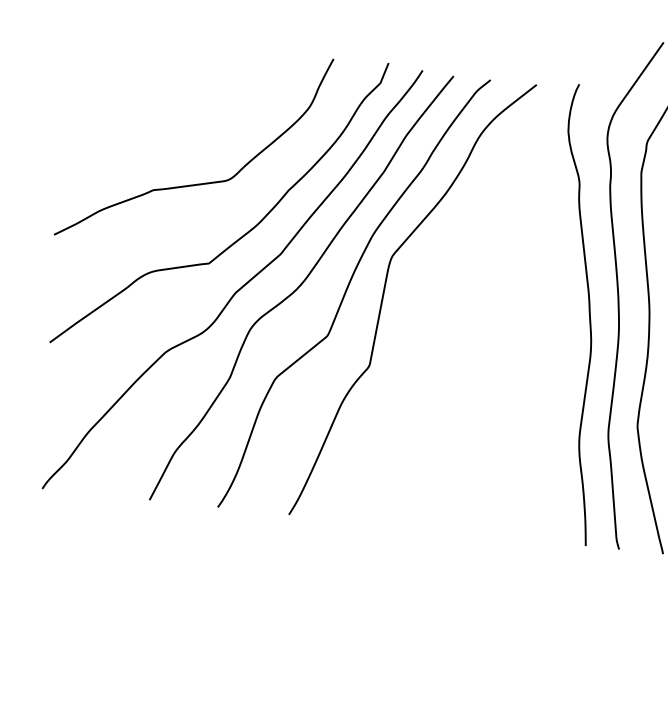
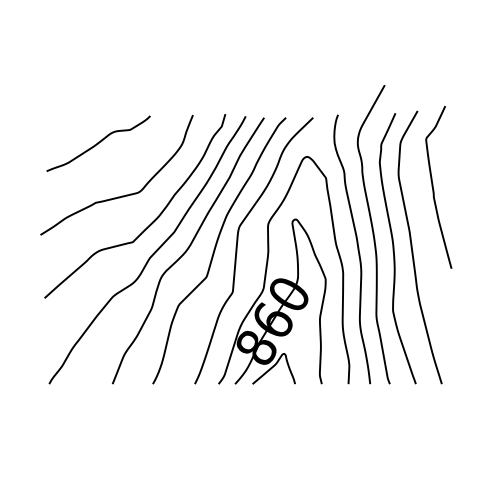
curve: (168, 90) -> (98, 143), added
part: (459, 351) -> (284, 278), added

